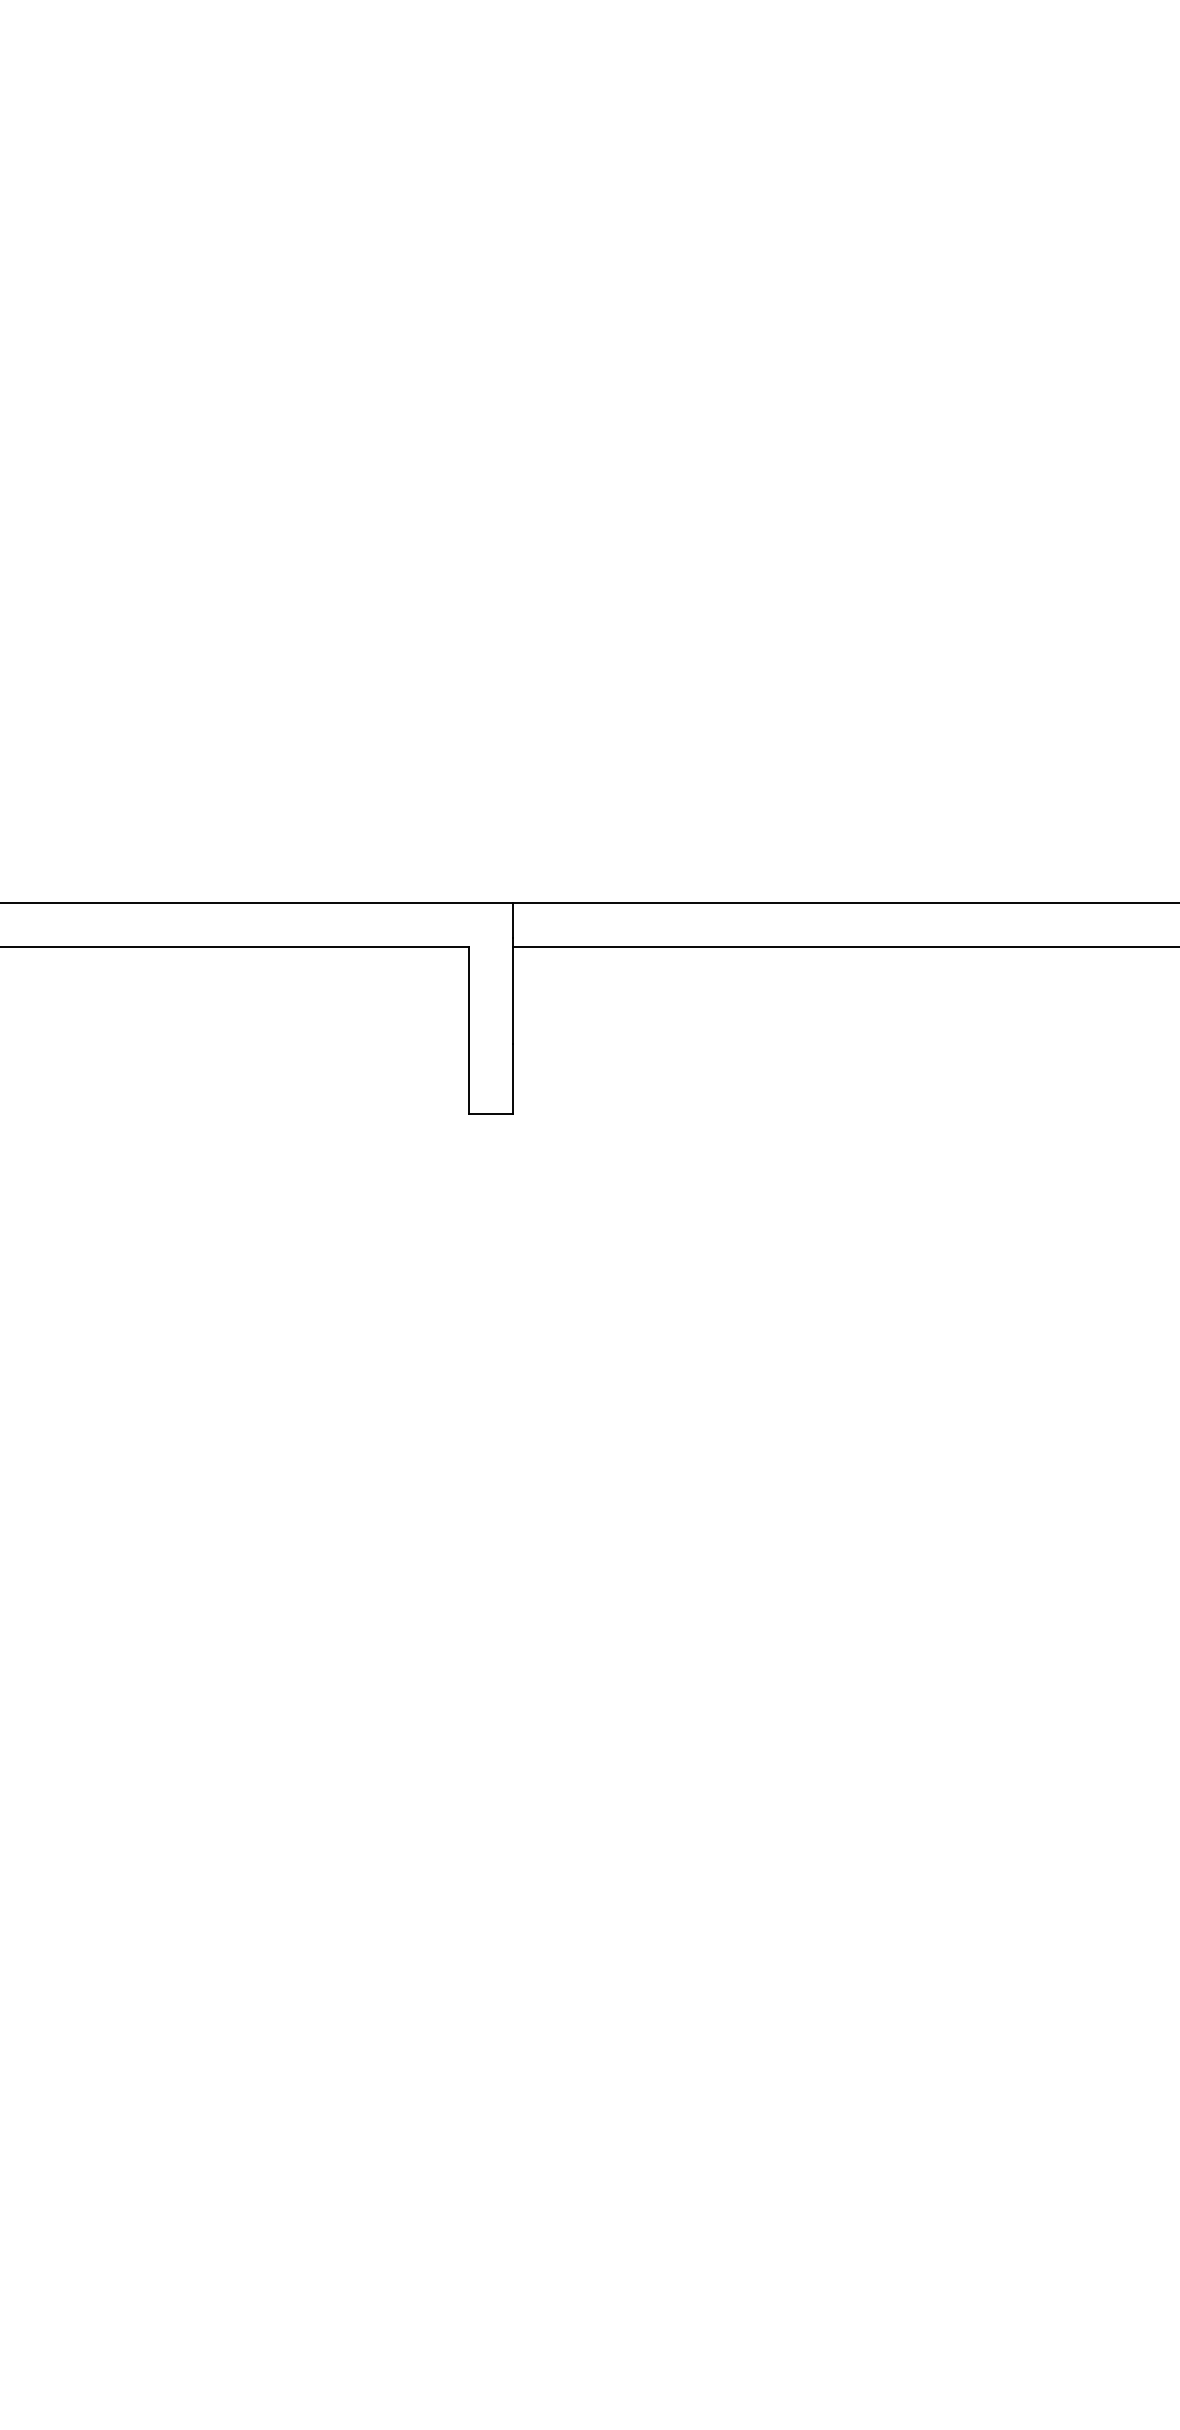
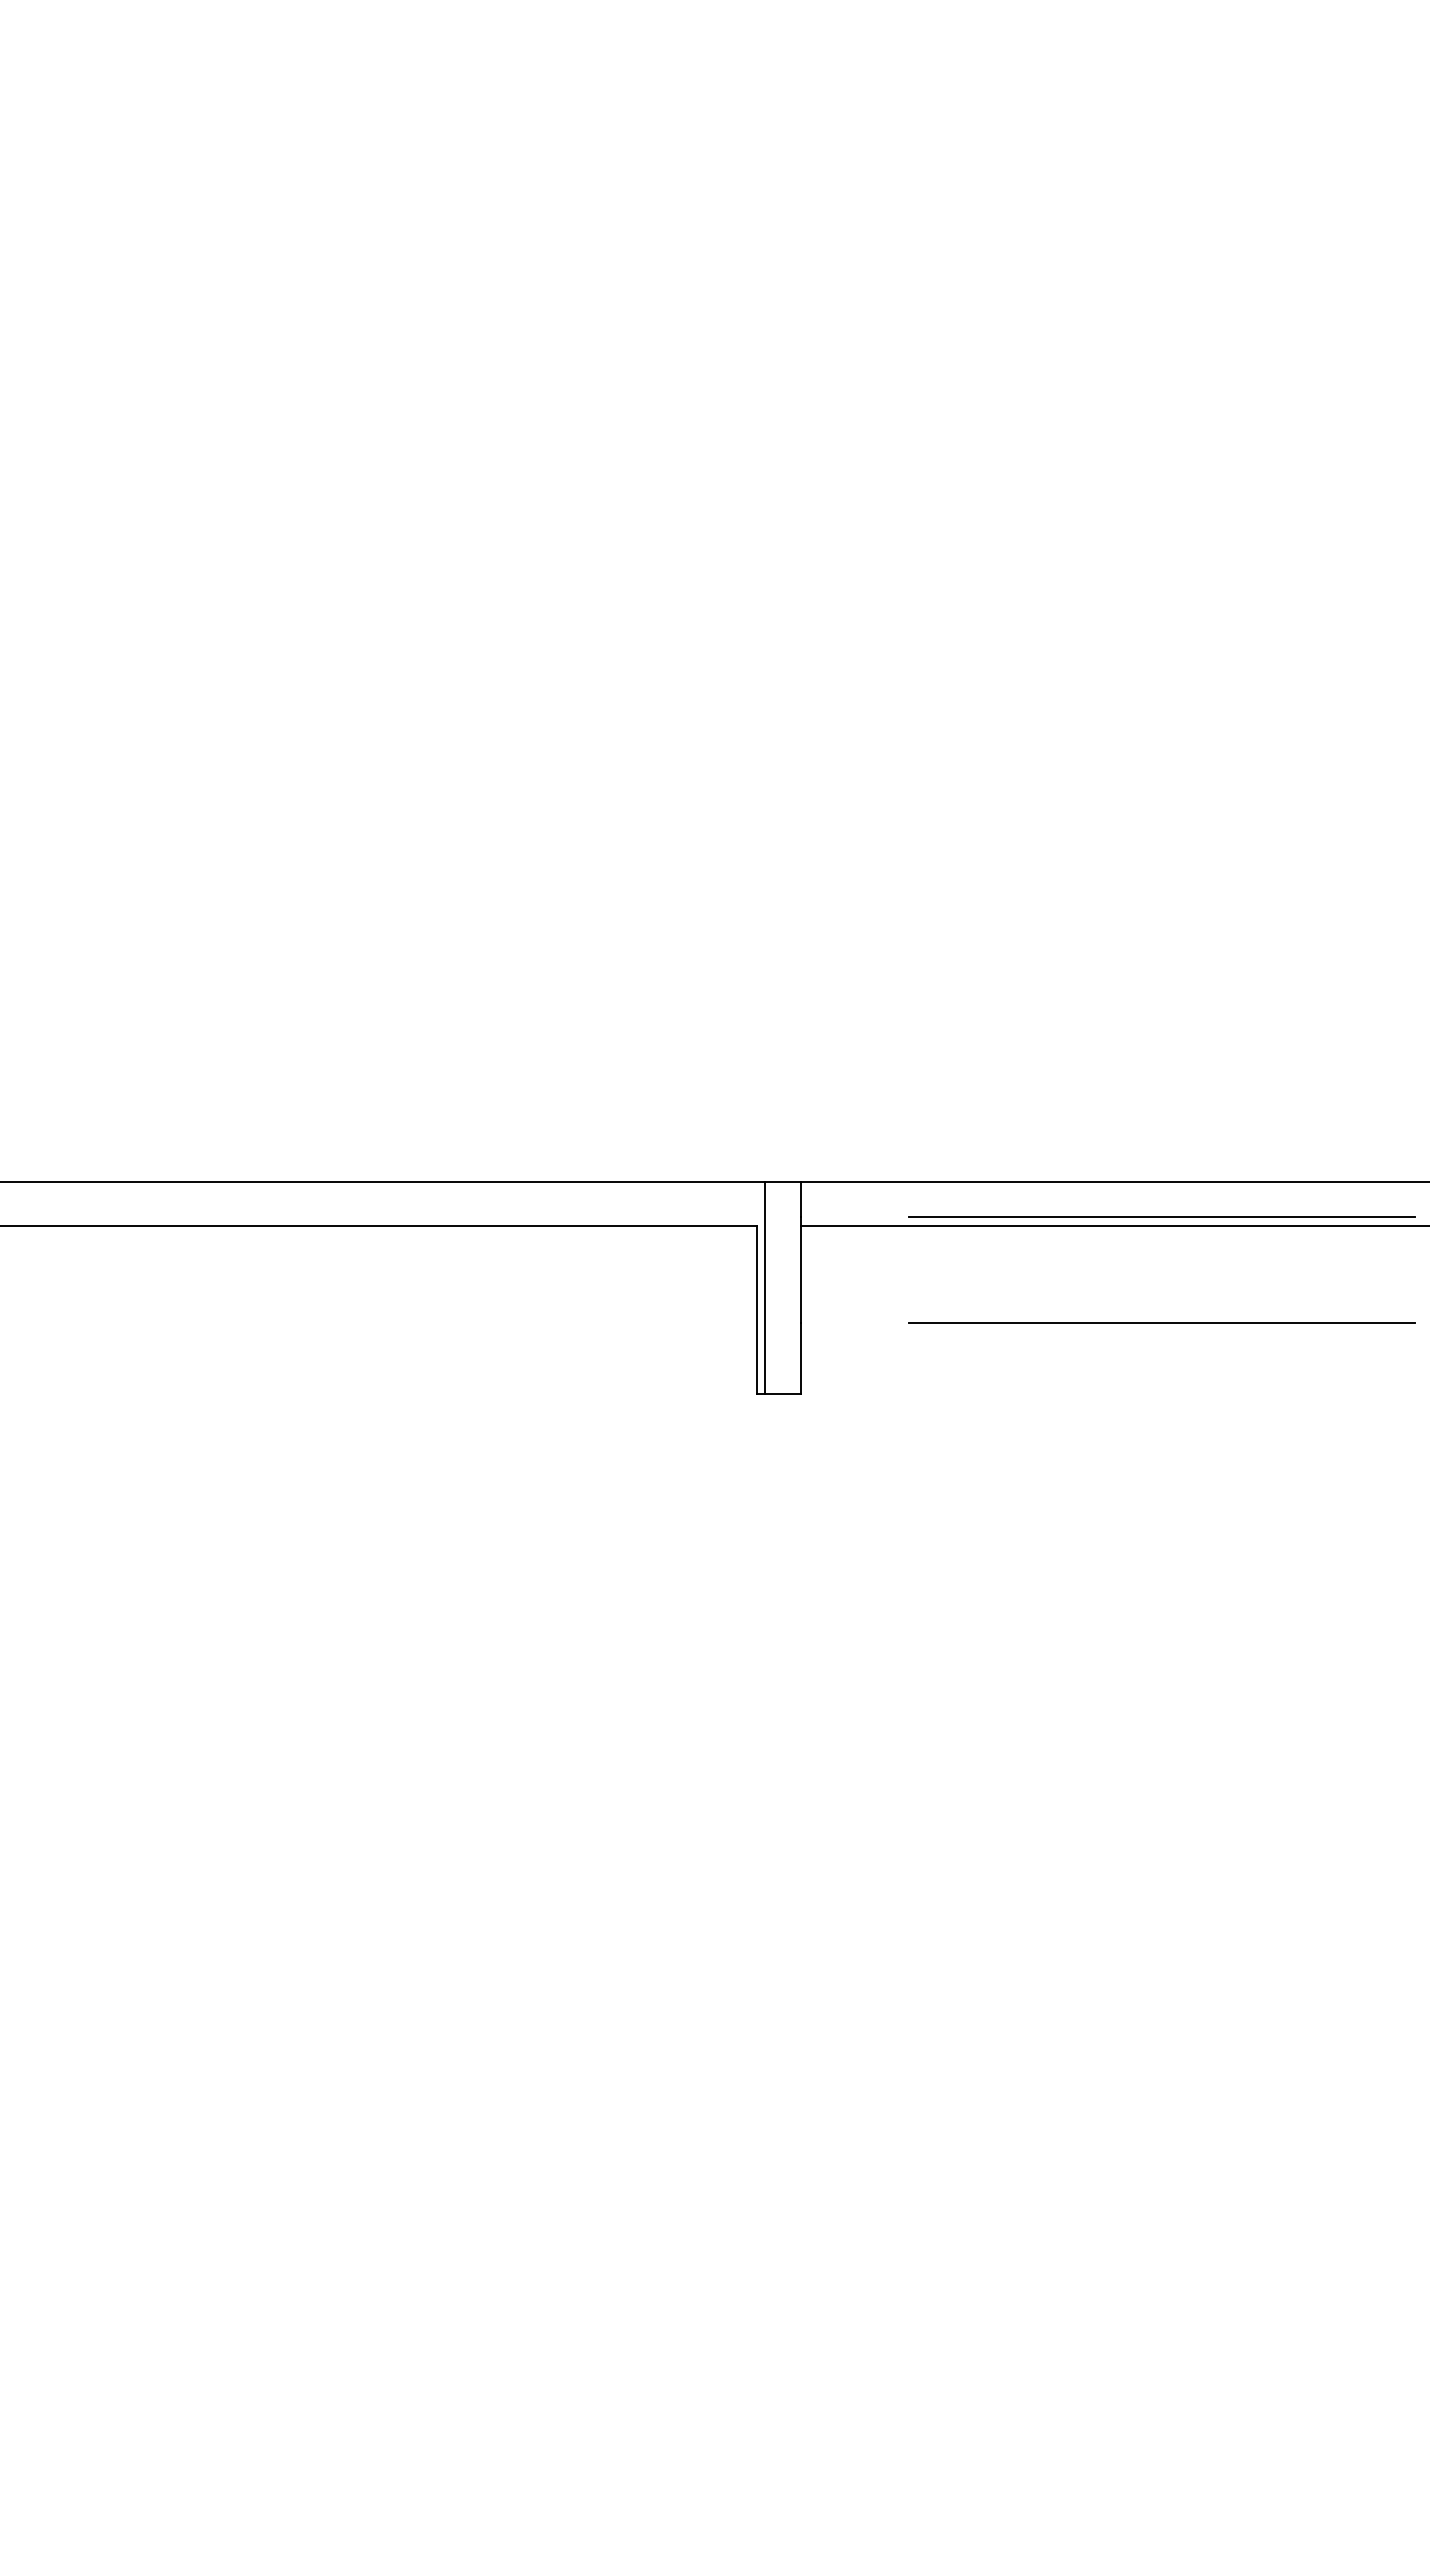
line: (875, 937) -> (1162, 1217), added
line: (478, 1007) -> (765, 1287), added
line: (875, 1043) -> (1162, 1323), added

